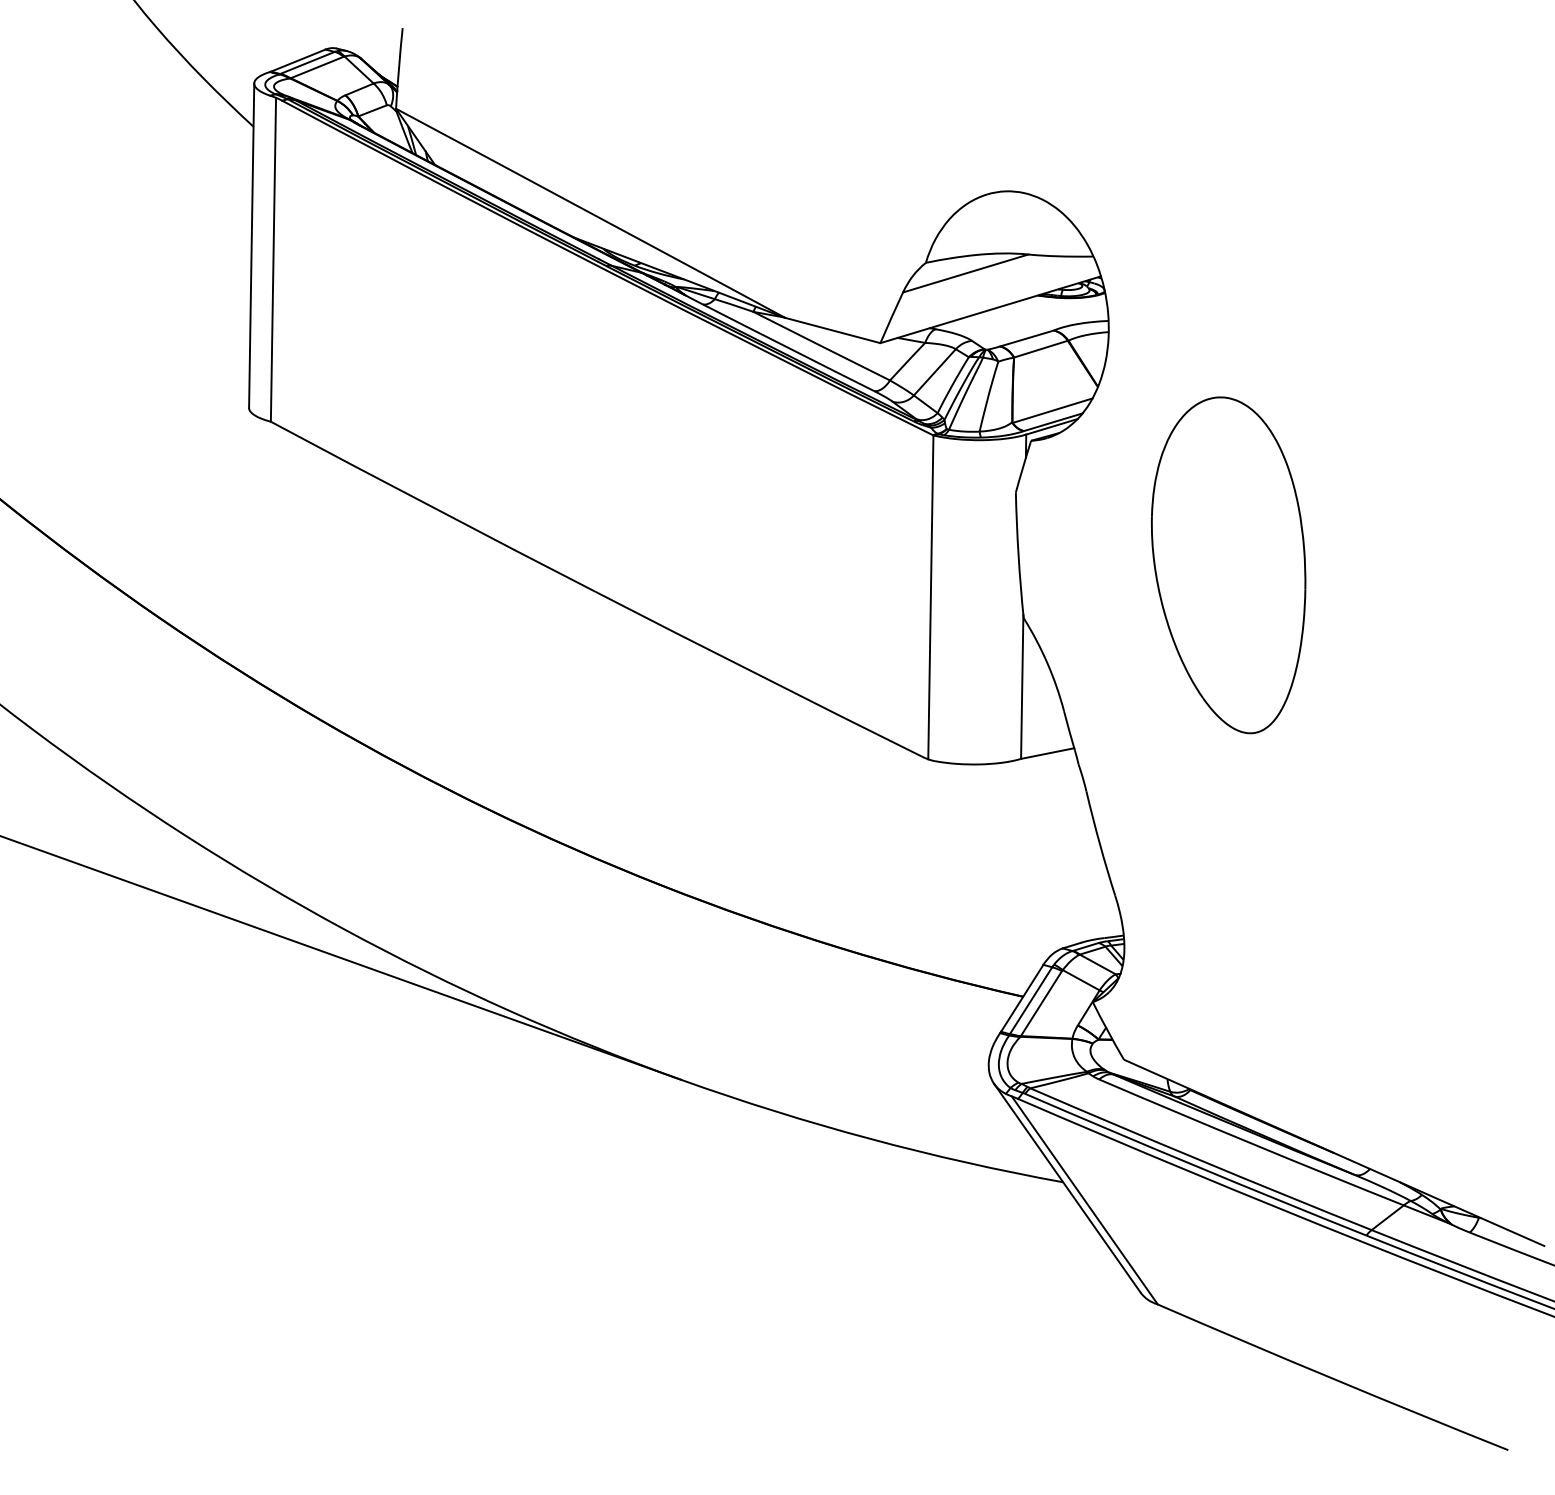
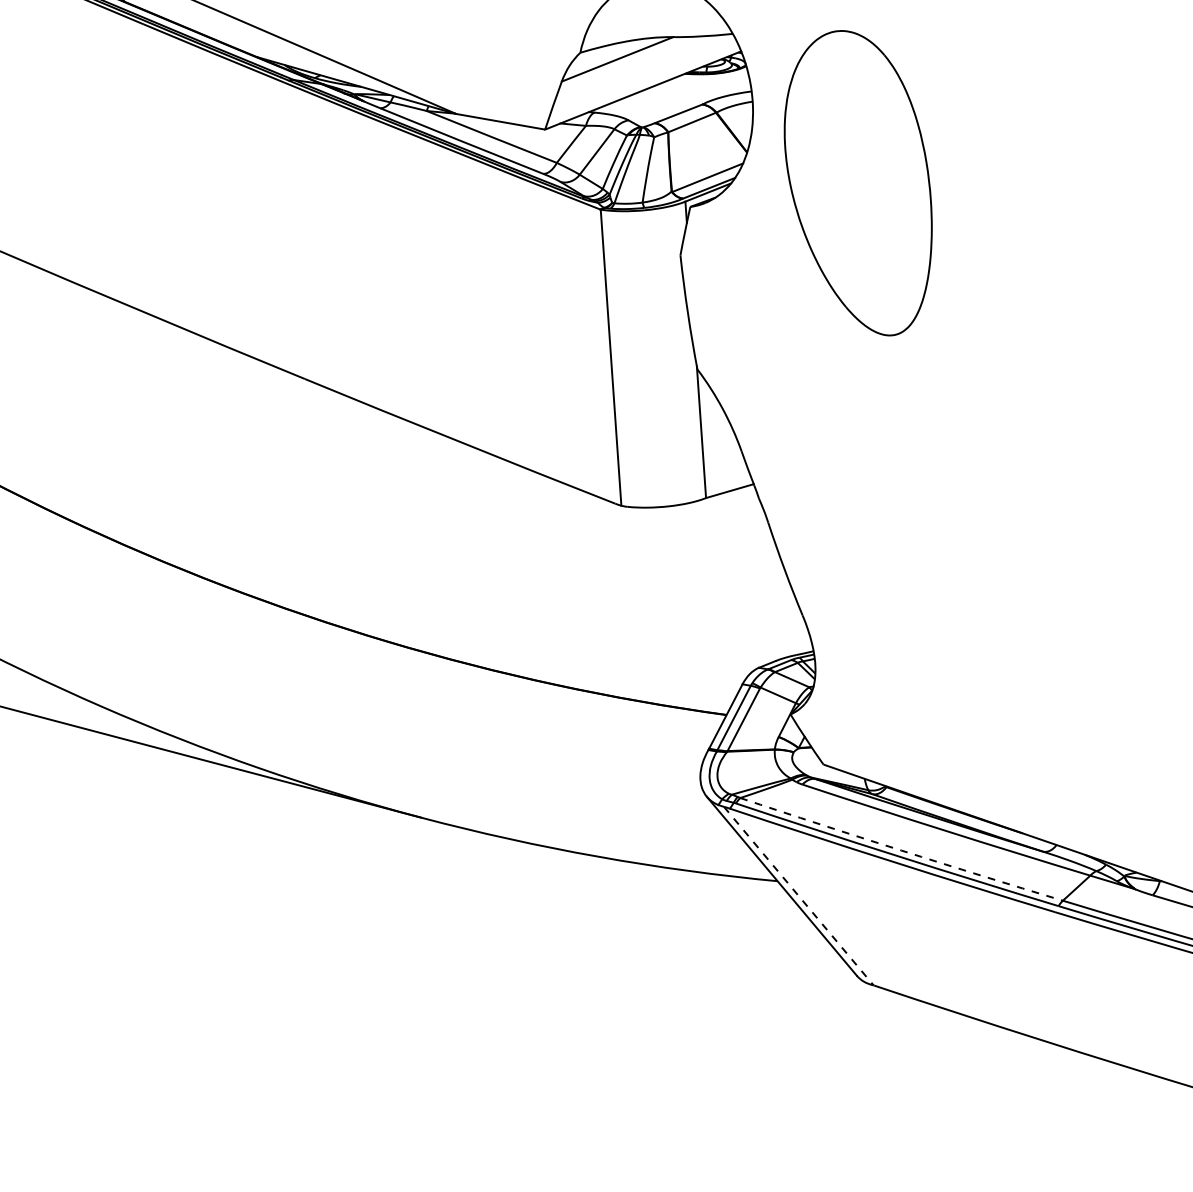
part: (1228, 565) -> (858, 183), moved
arc: (1200, 1160) -> (901, 850), solid -> dashed
line: (1085, 1200) -> (799, 896), solid -> dashed

